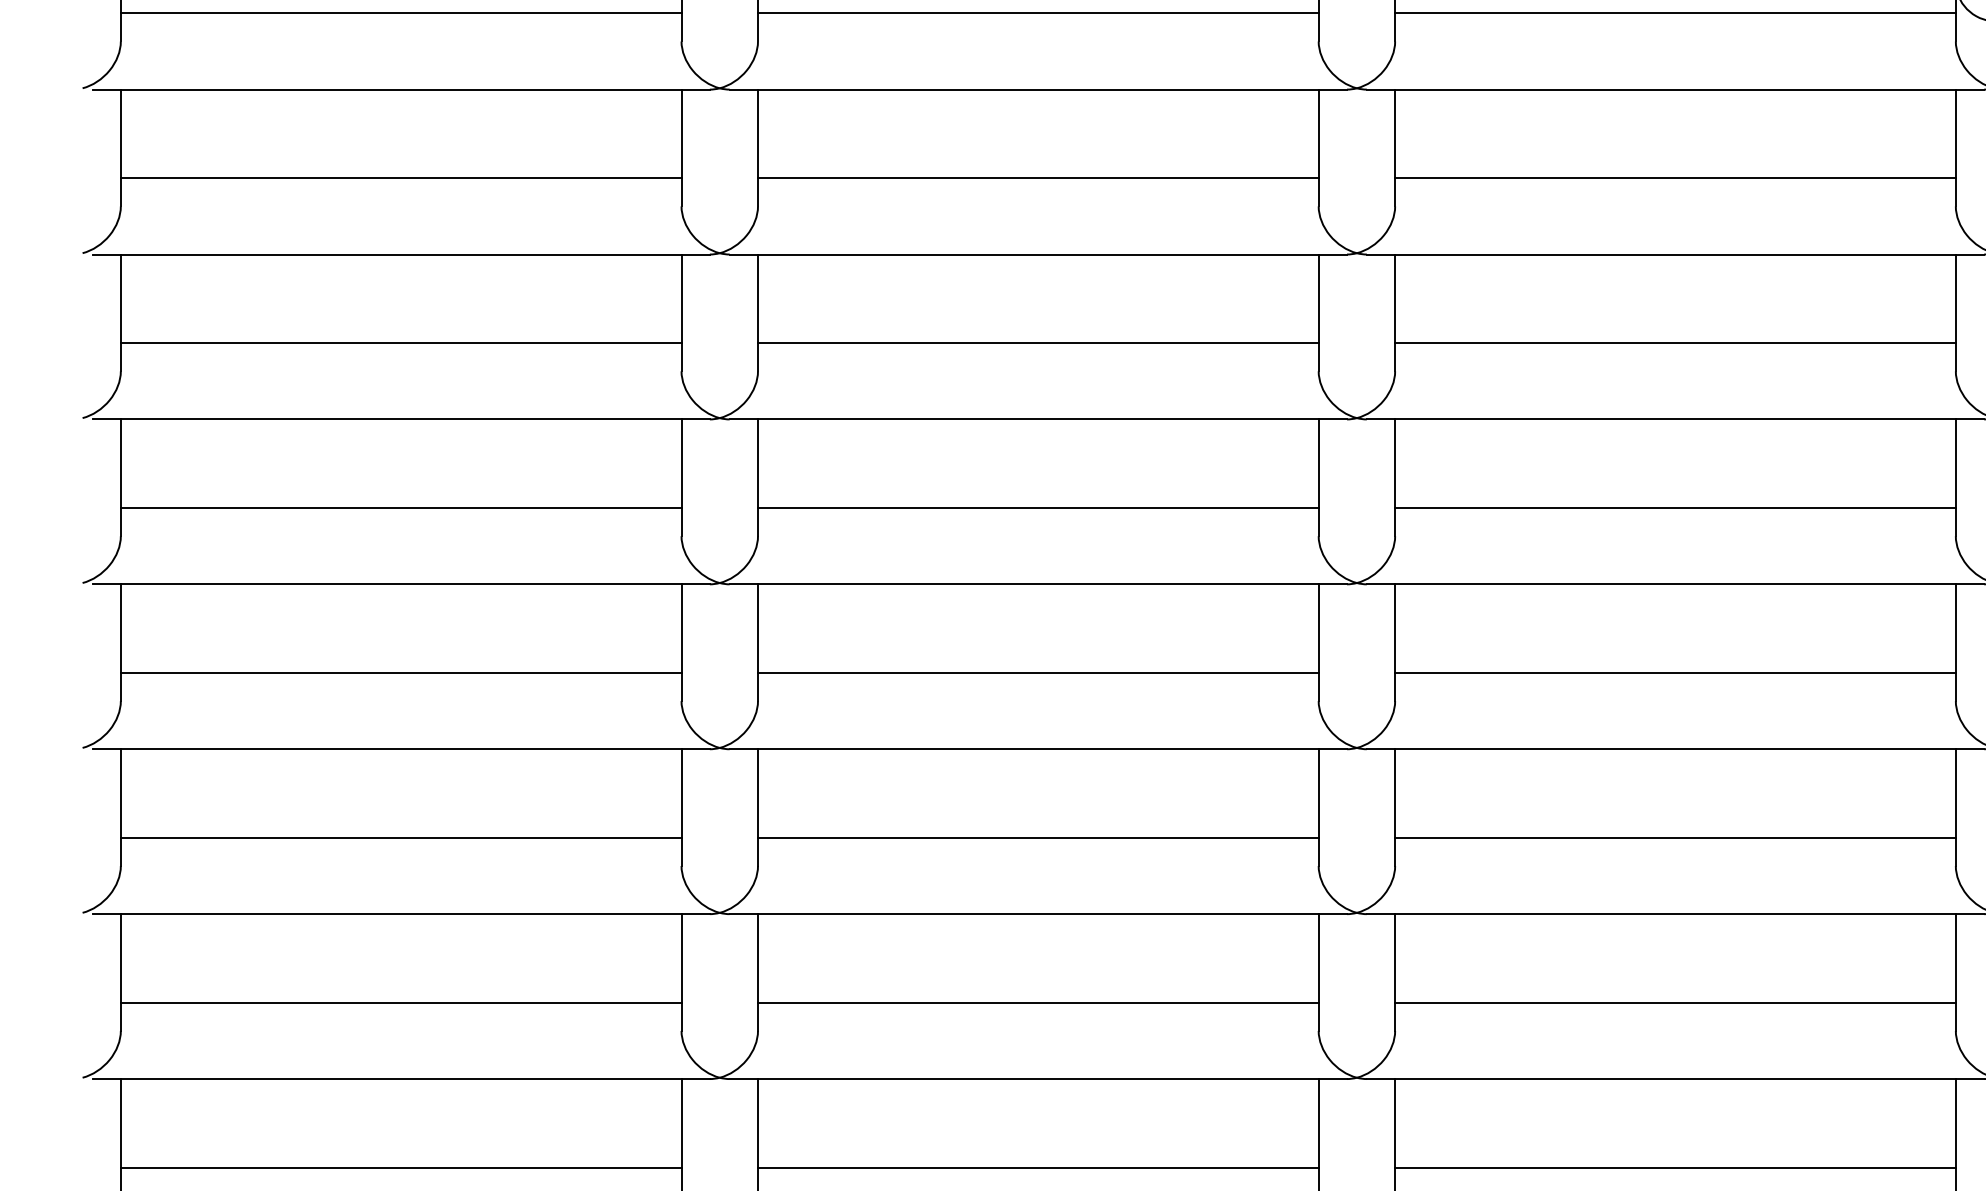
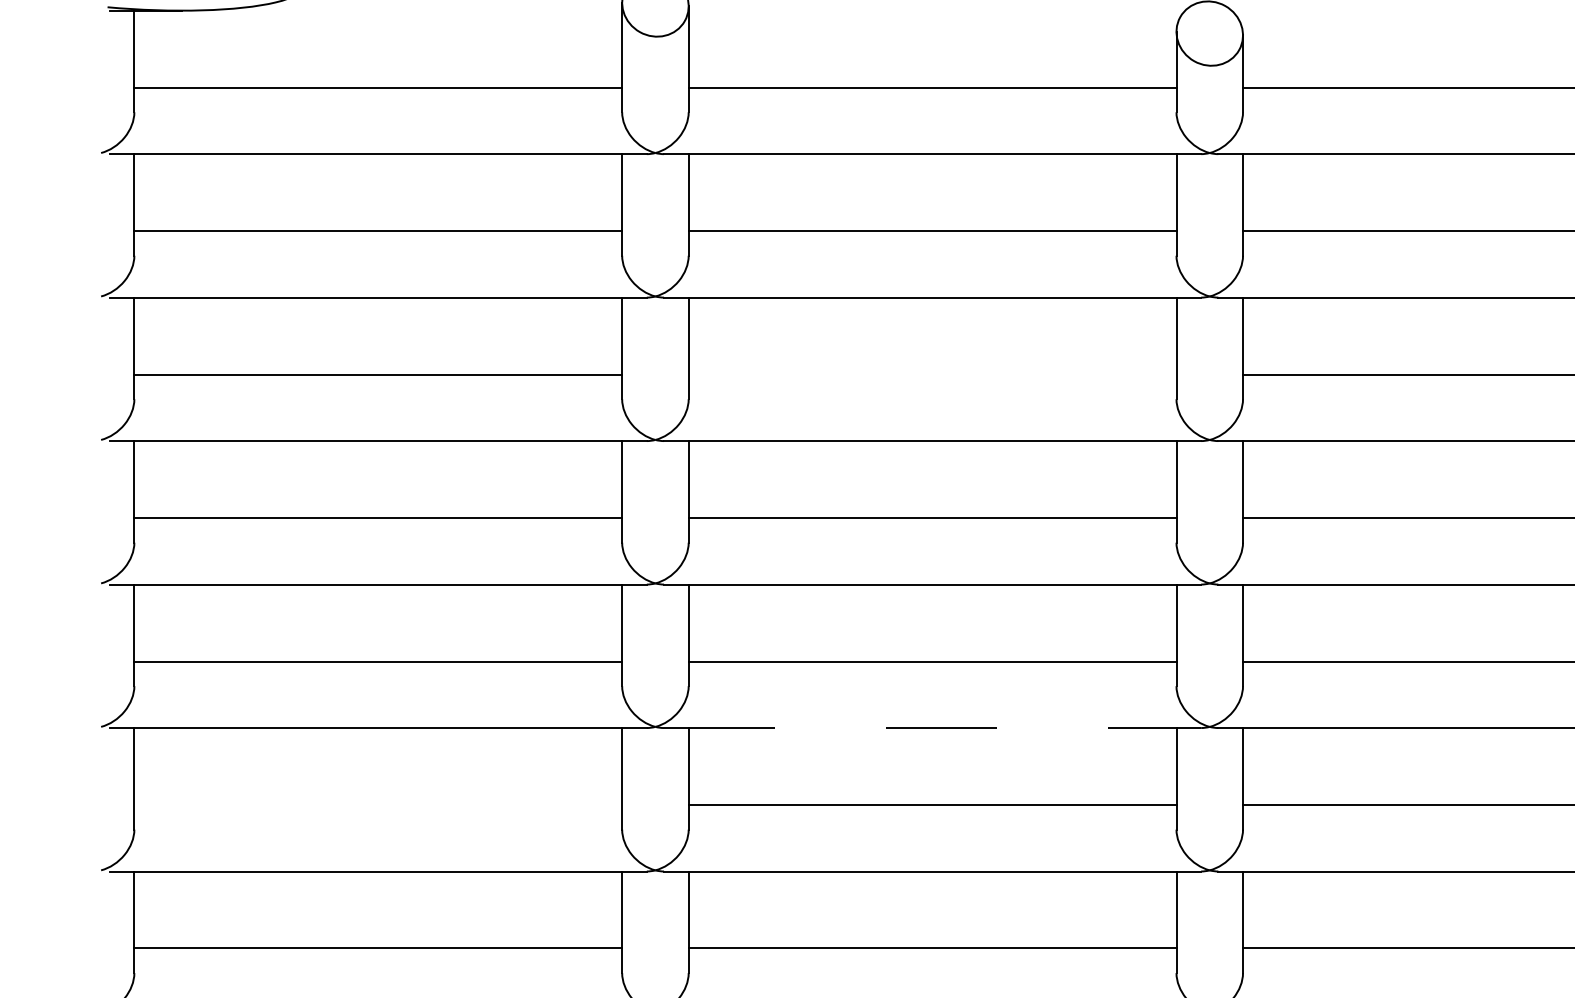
line: (1038, 342) -> (932, 374), removed
line: (1038, 749) -> (932, 728), solid -> dashed
line: (400, 837) -> (377, 804), removed

